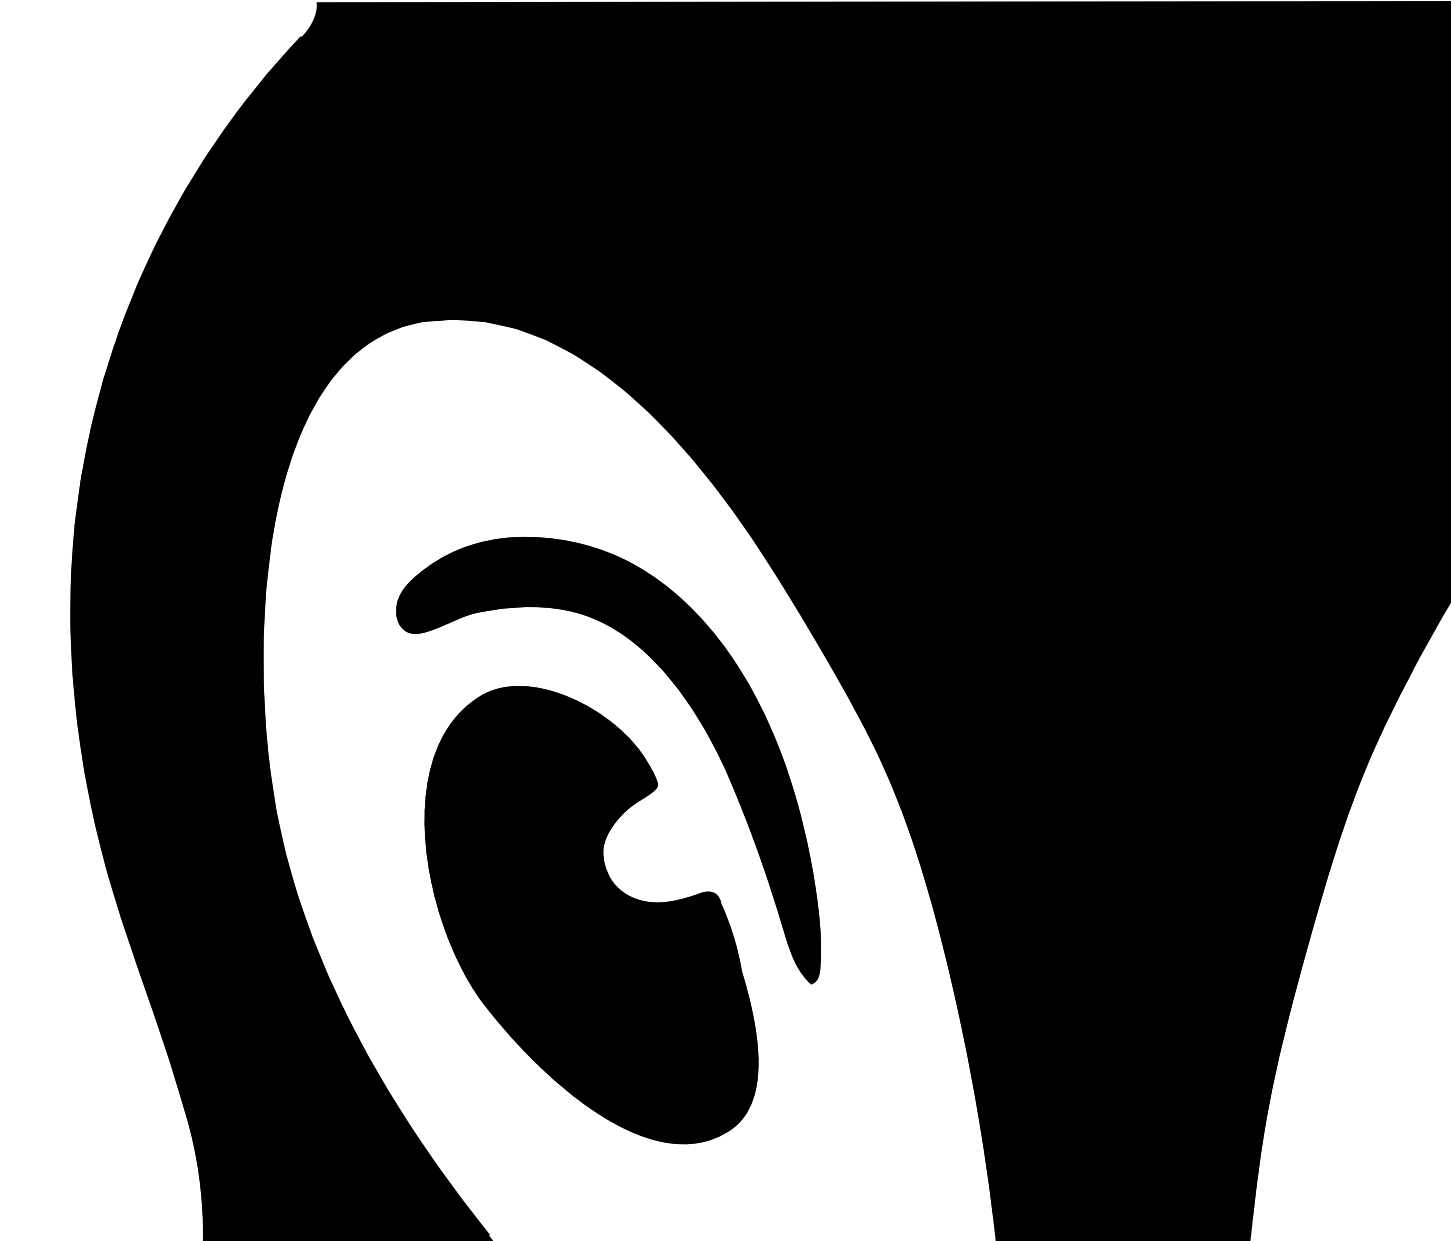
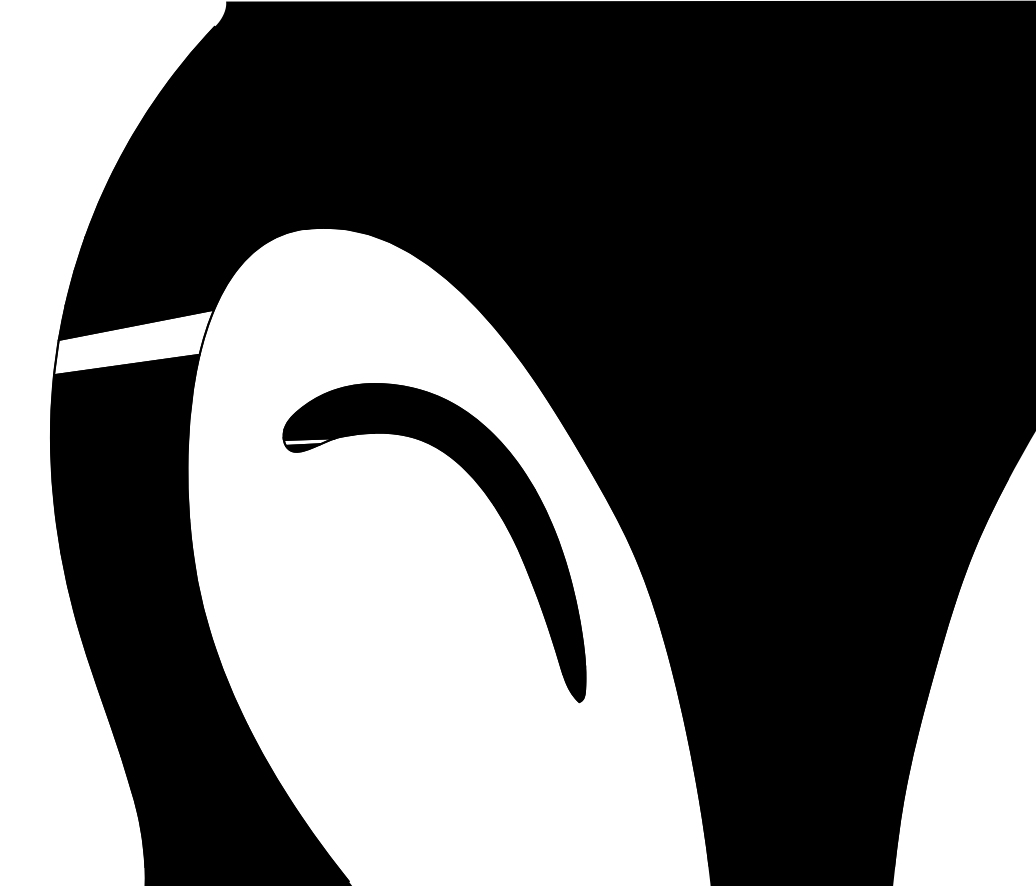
fill: (188, 479) -> (134, 342), removed
fill: (433, 618) -> (309, 441), removed
part: (590, 915) -> (421, 653), removed

